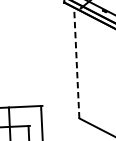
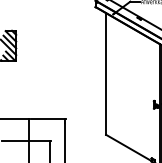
line: (77, 62) -> (106, 73), dashed -> solid

